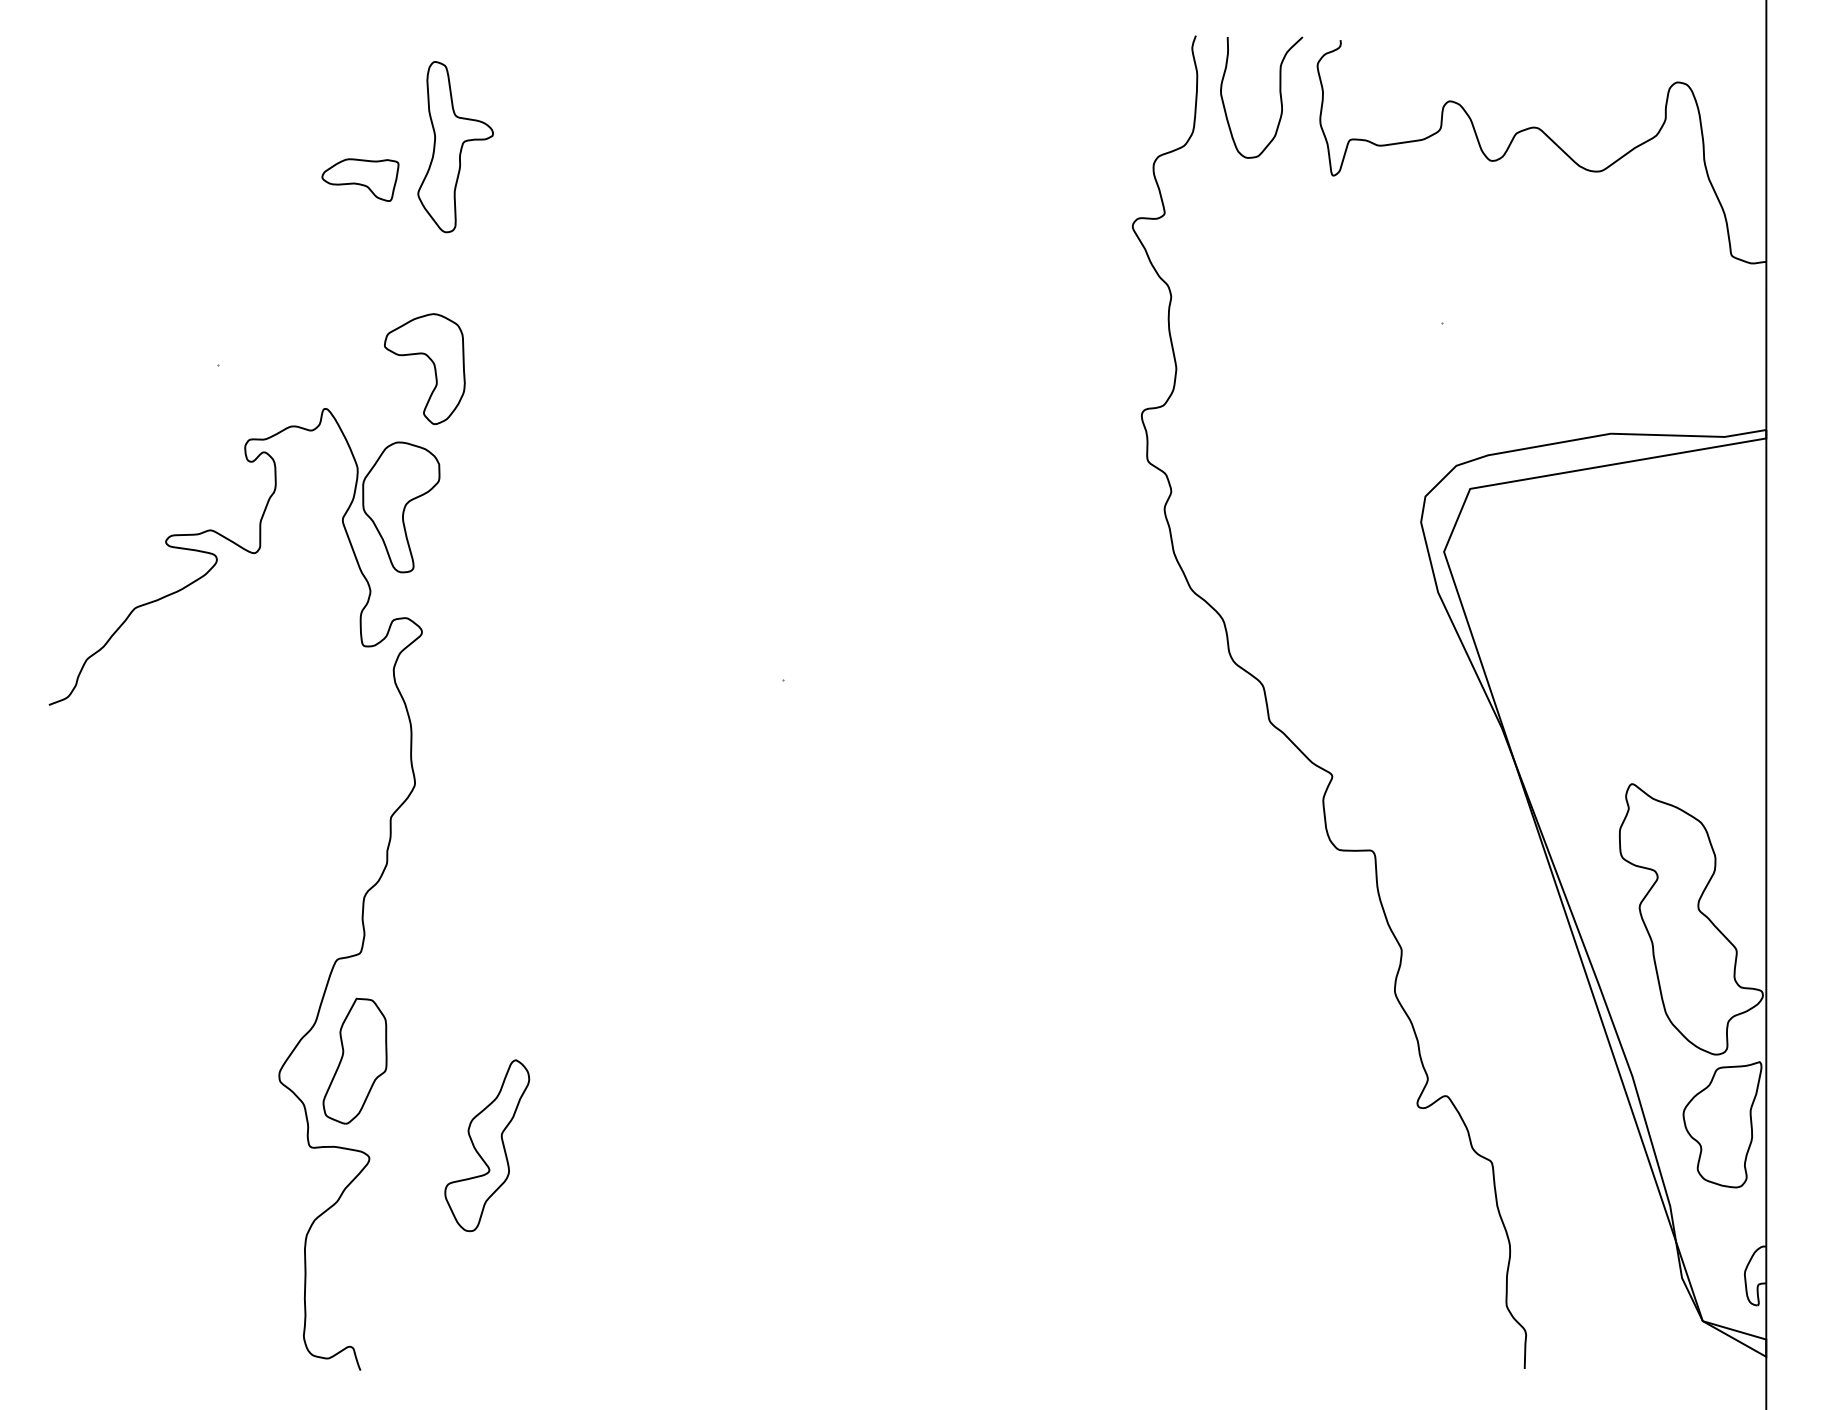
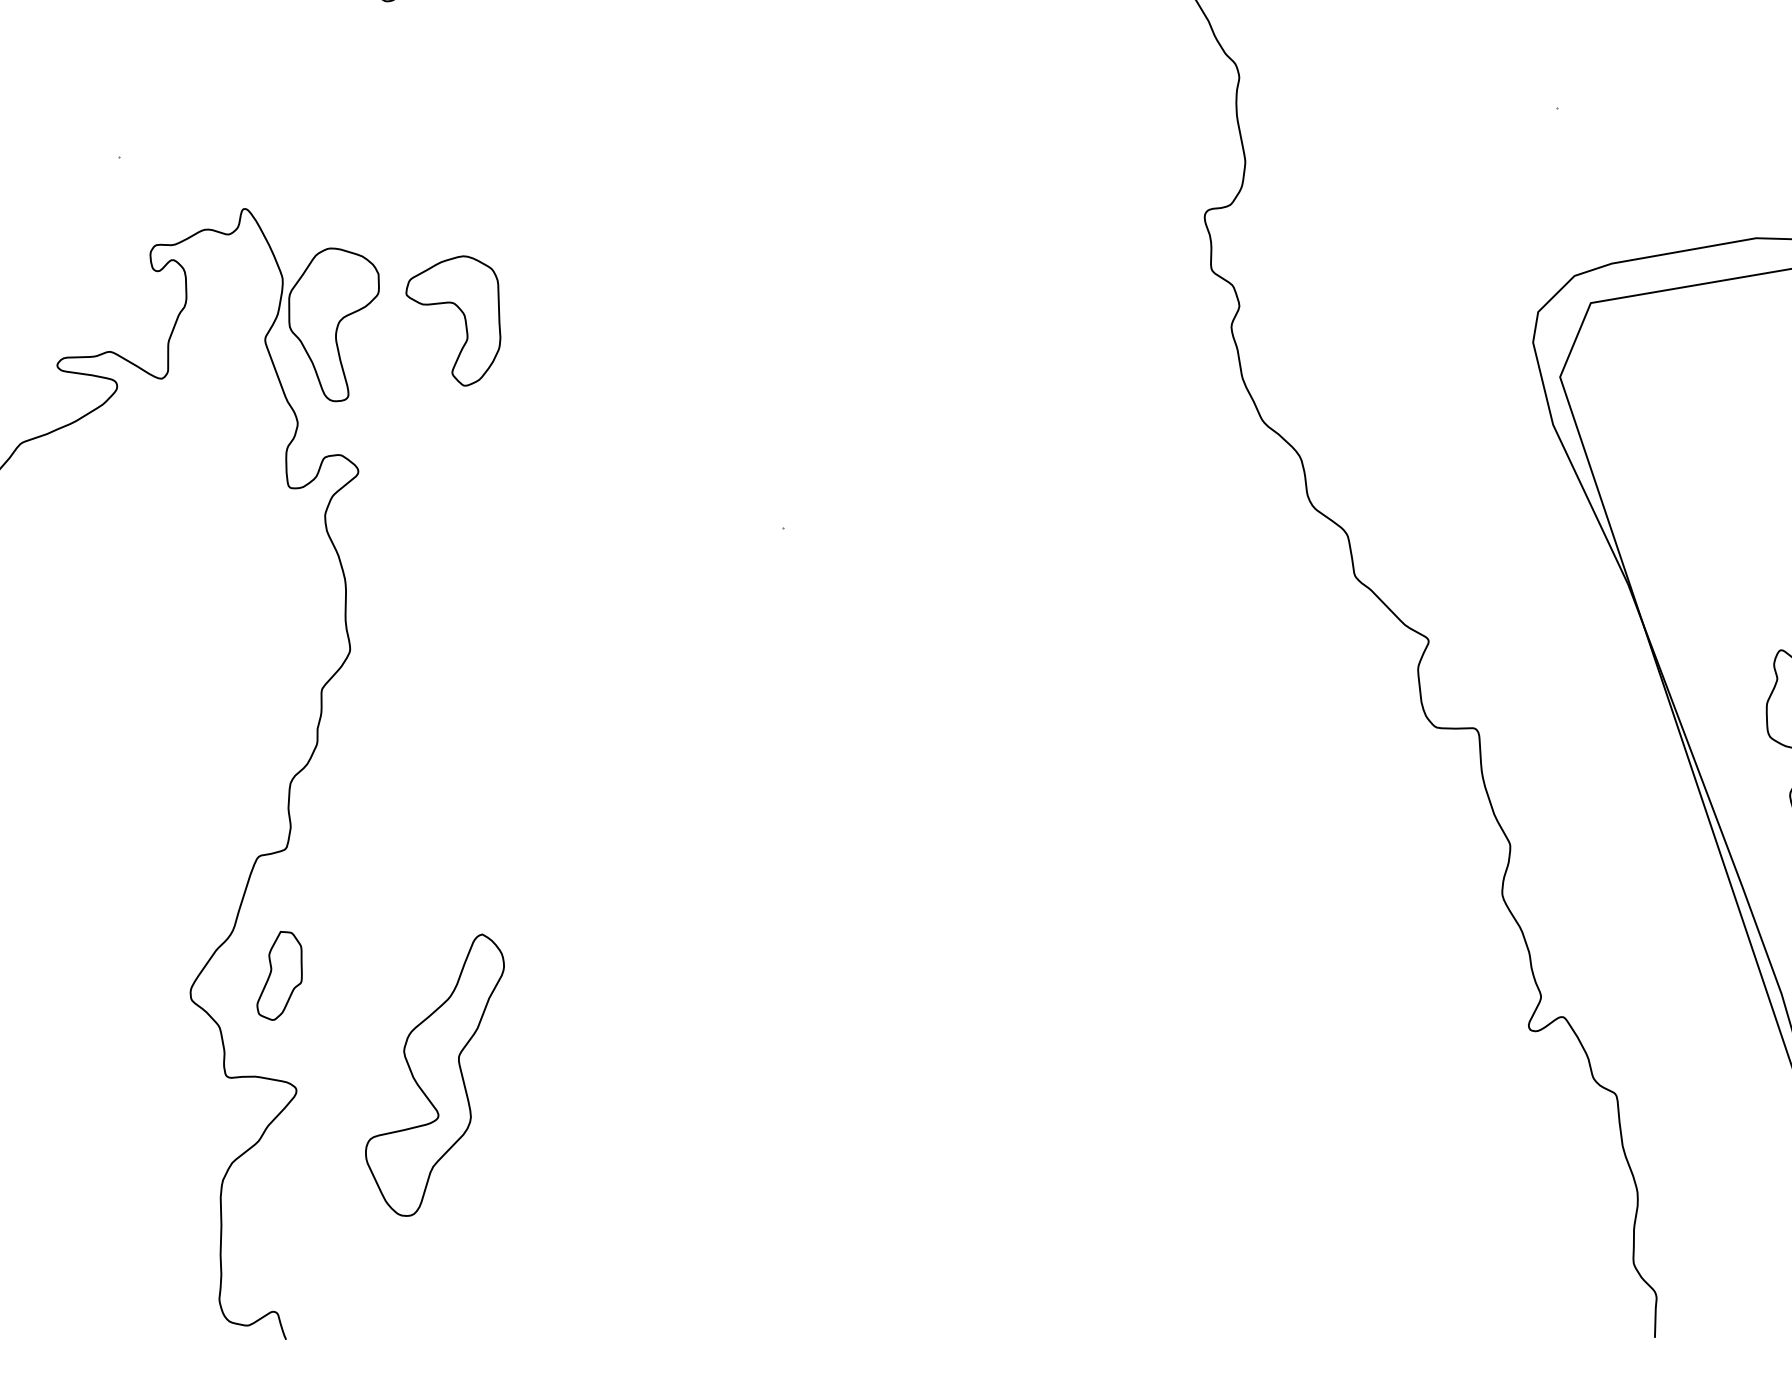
part: (433, 366) -> (463, 317), moved
part: (354, 1060) -> (278, 975), size x0.6
part: (487, 1145) -> (435, 1075), size x1.4

